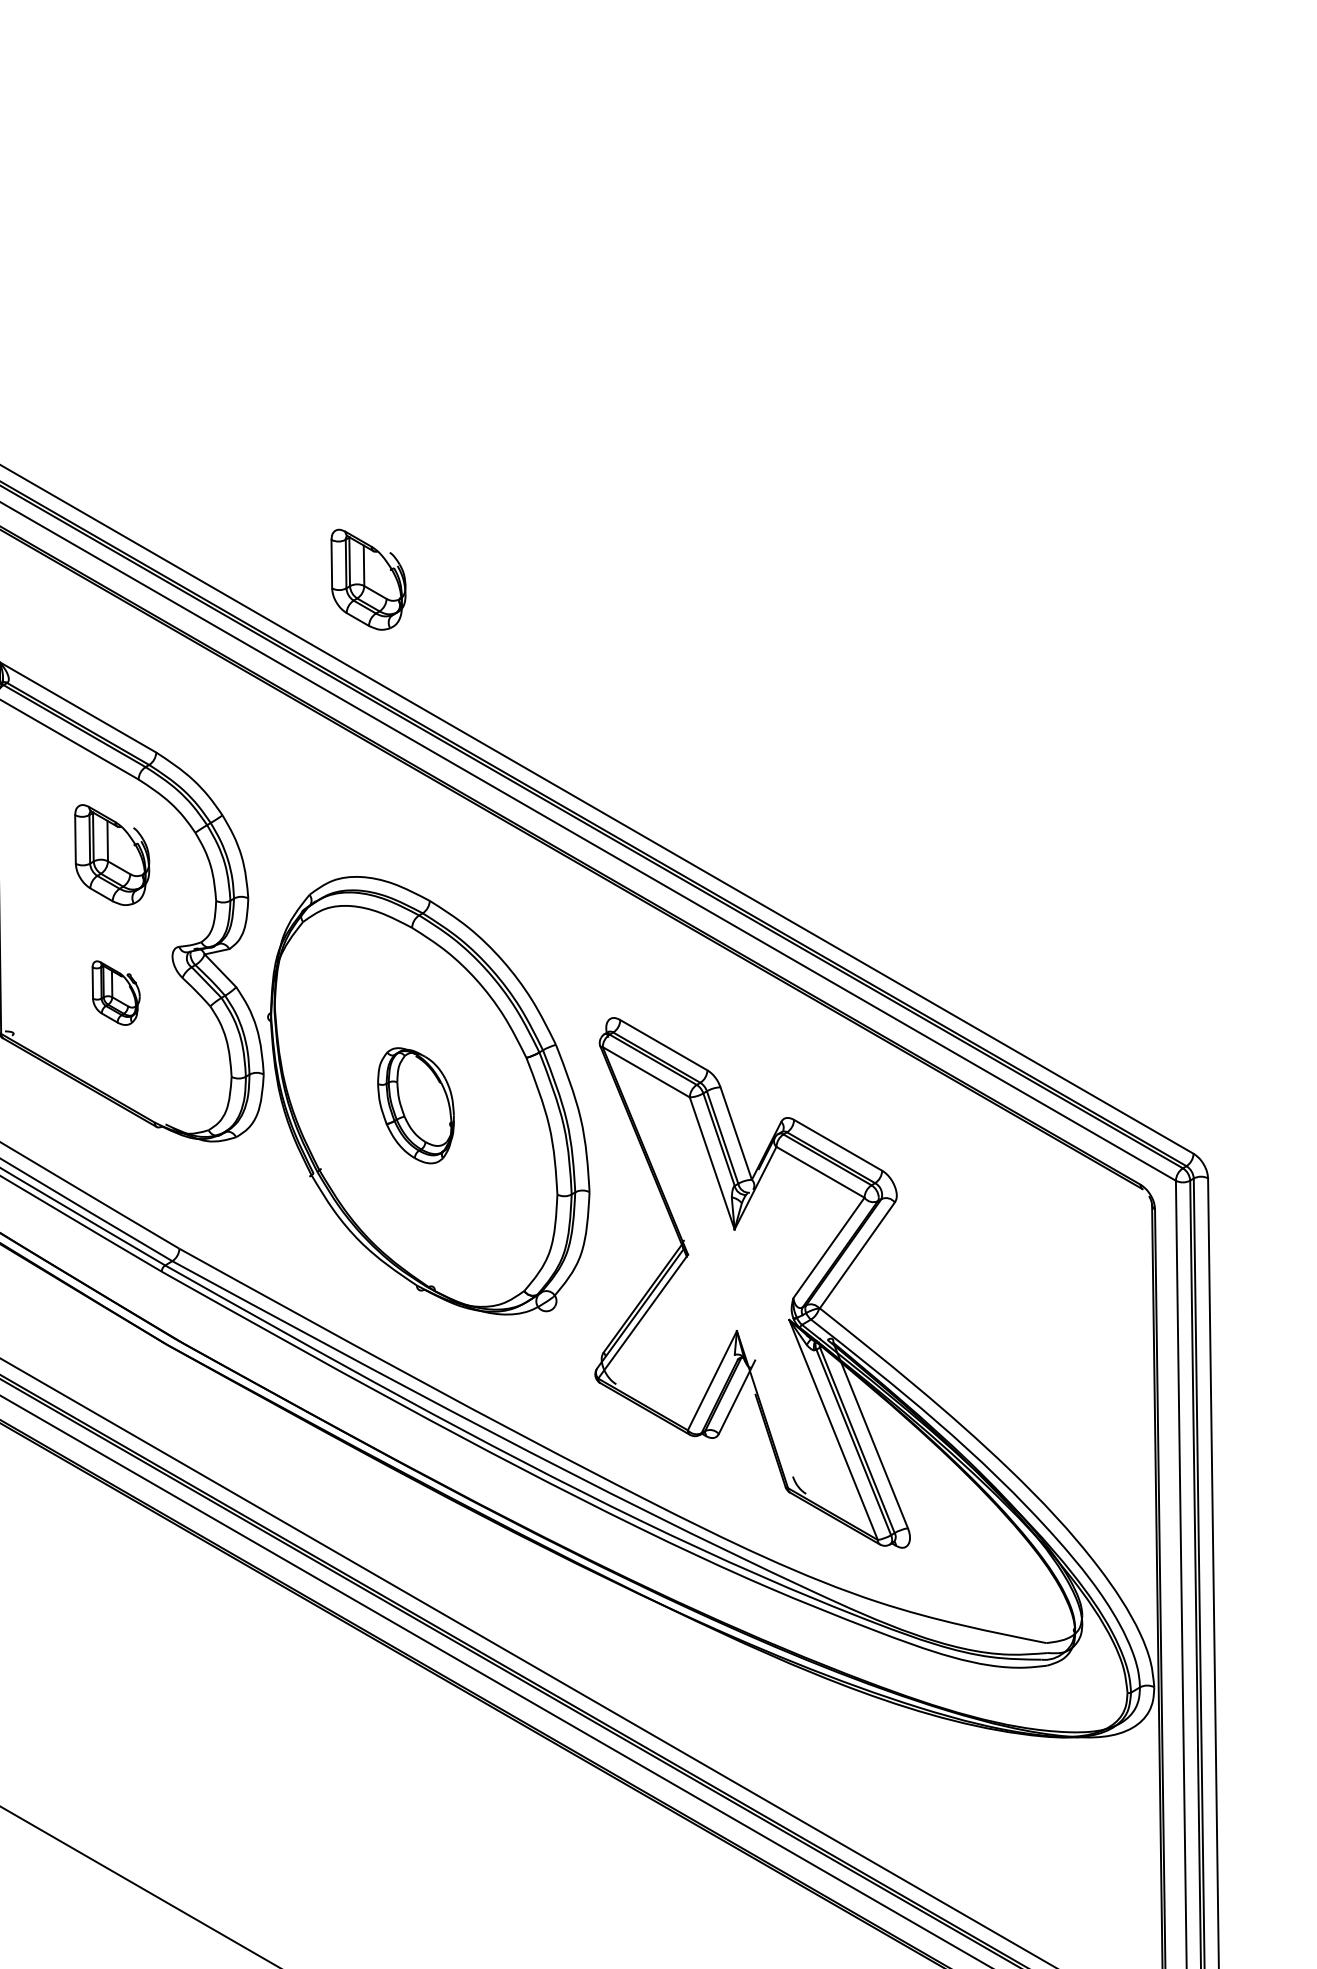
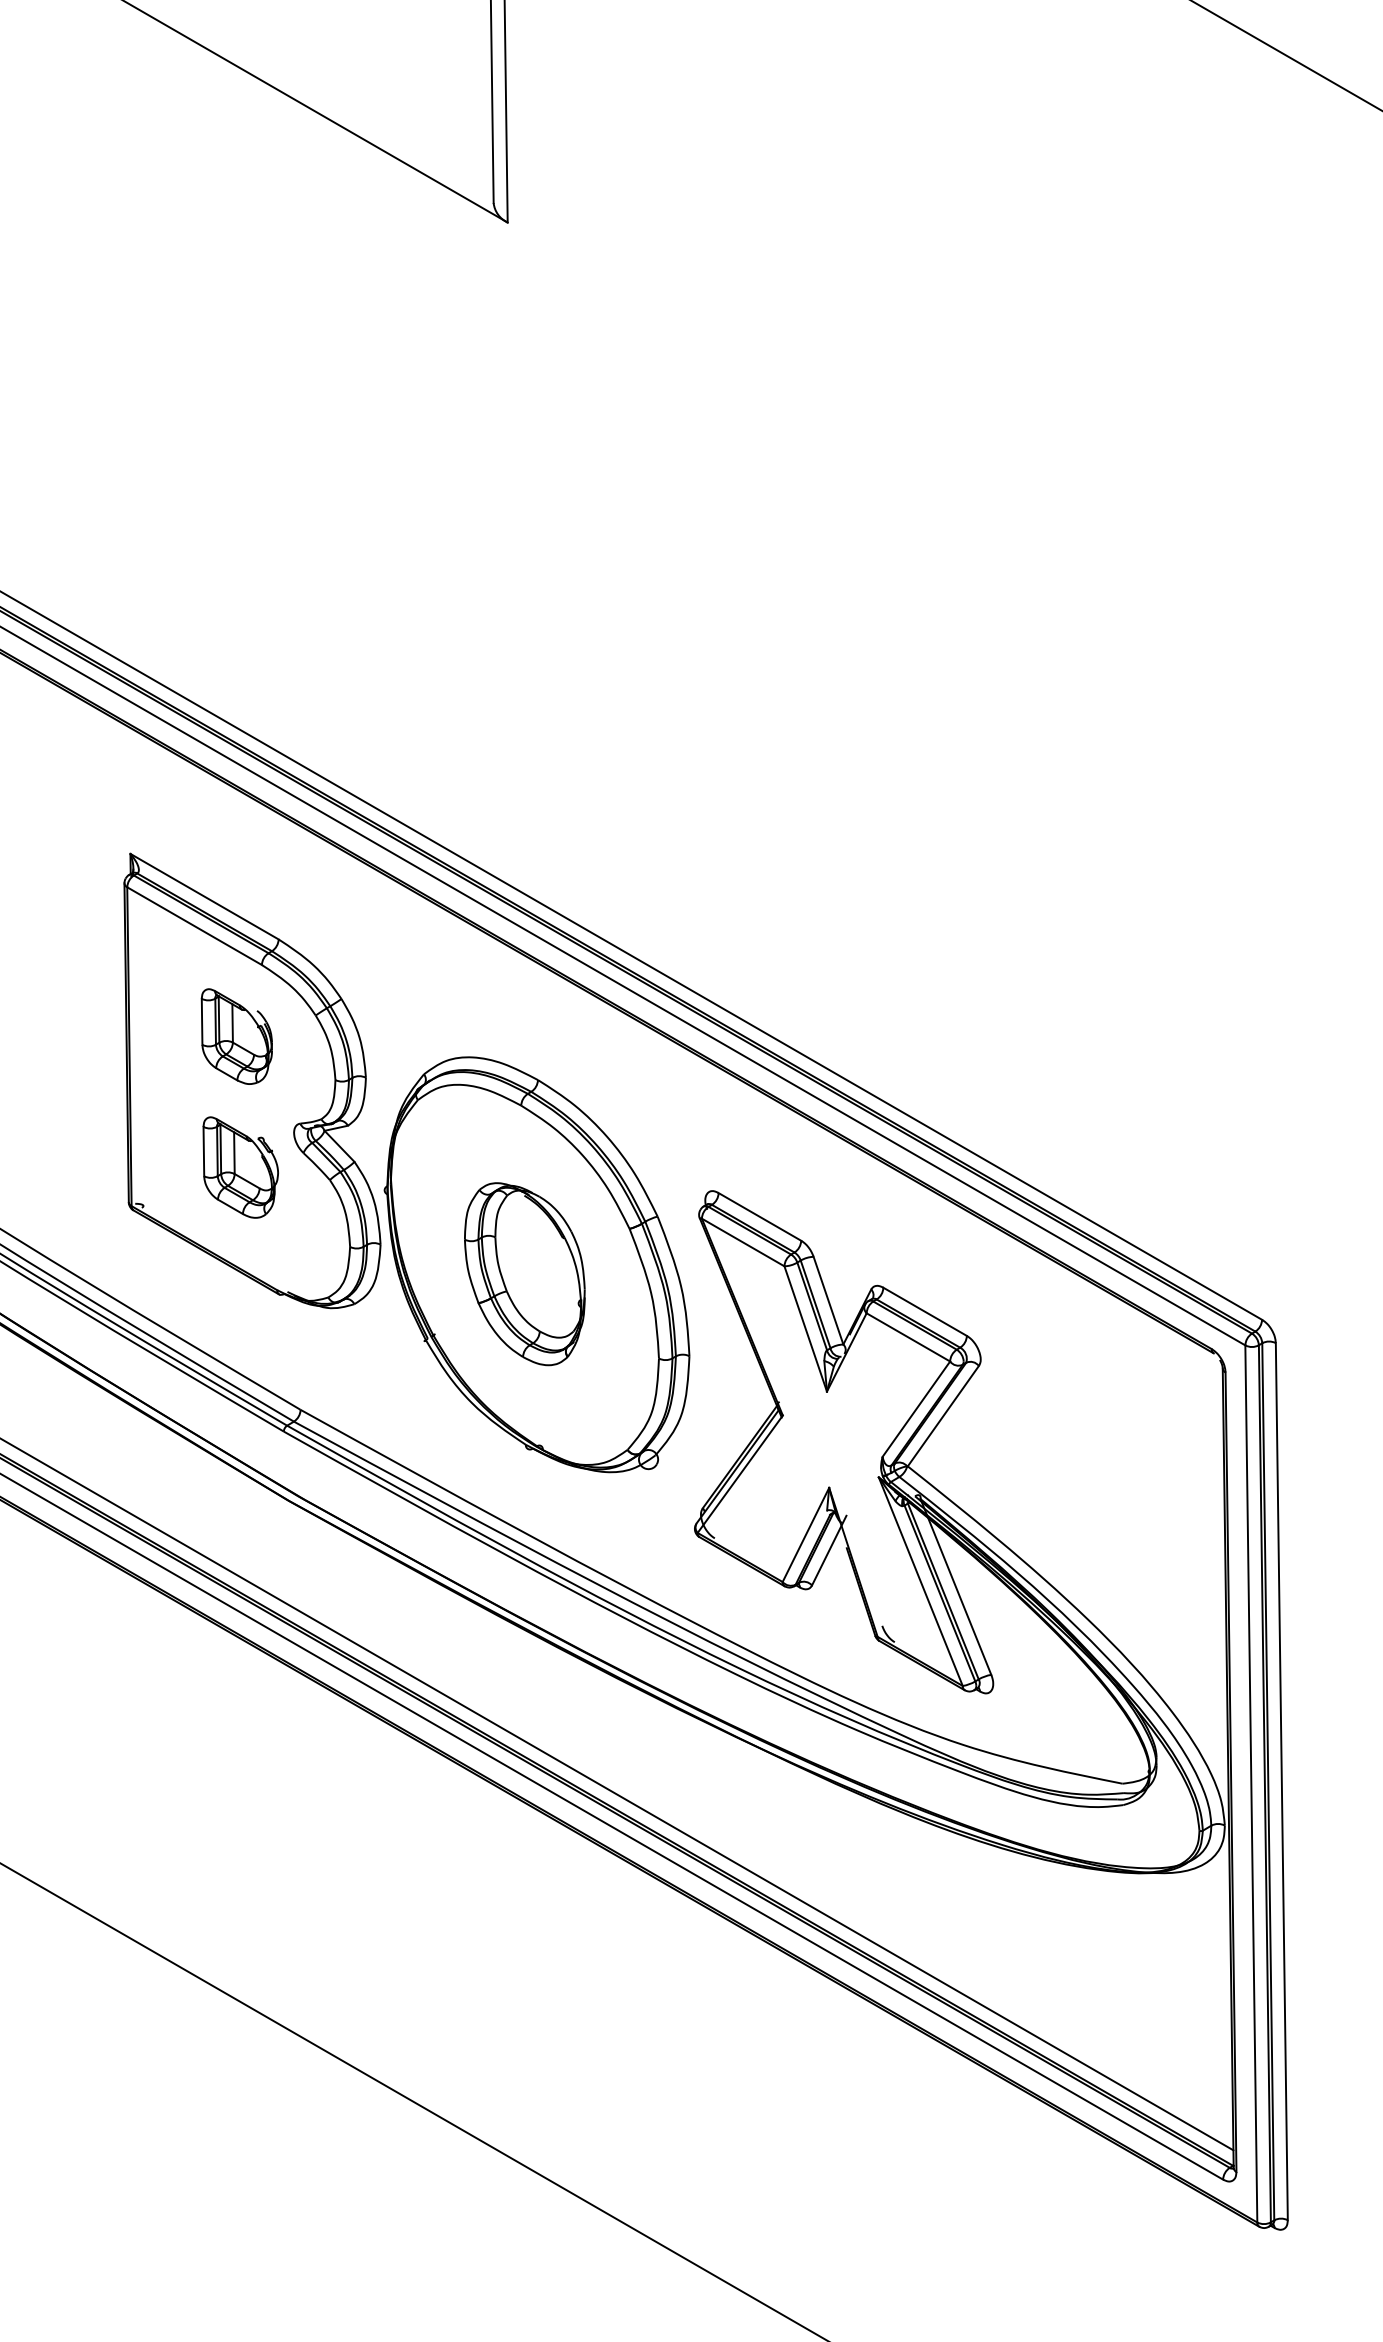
part: (368, 579) -> (479, 775), removed
part: (116, 993) -> (240, 1167), size x1.67
part: (415, 1105) -> (524, 1274), size x1.67

